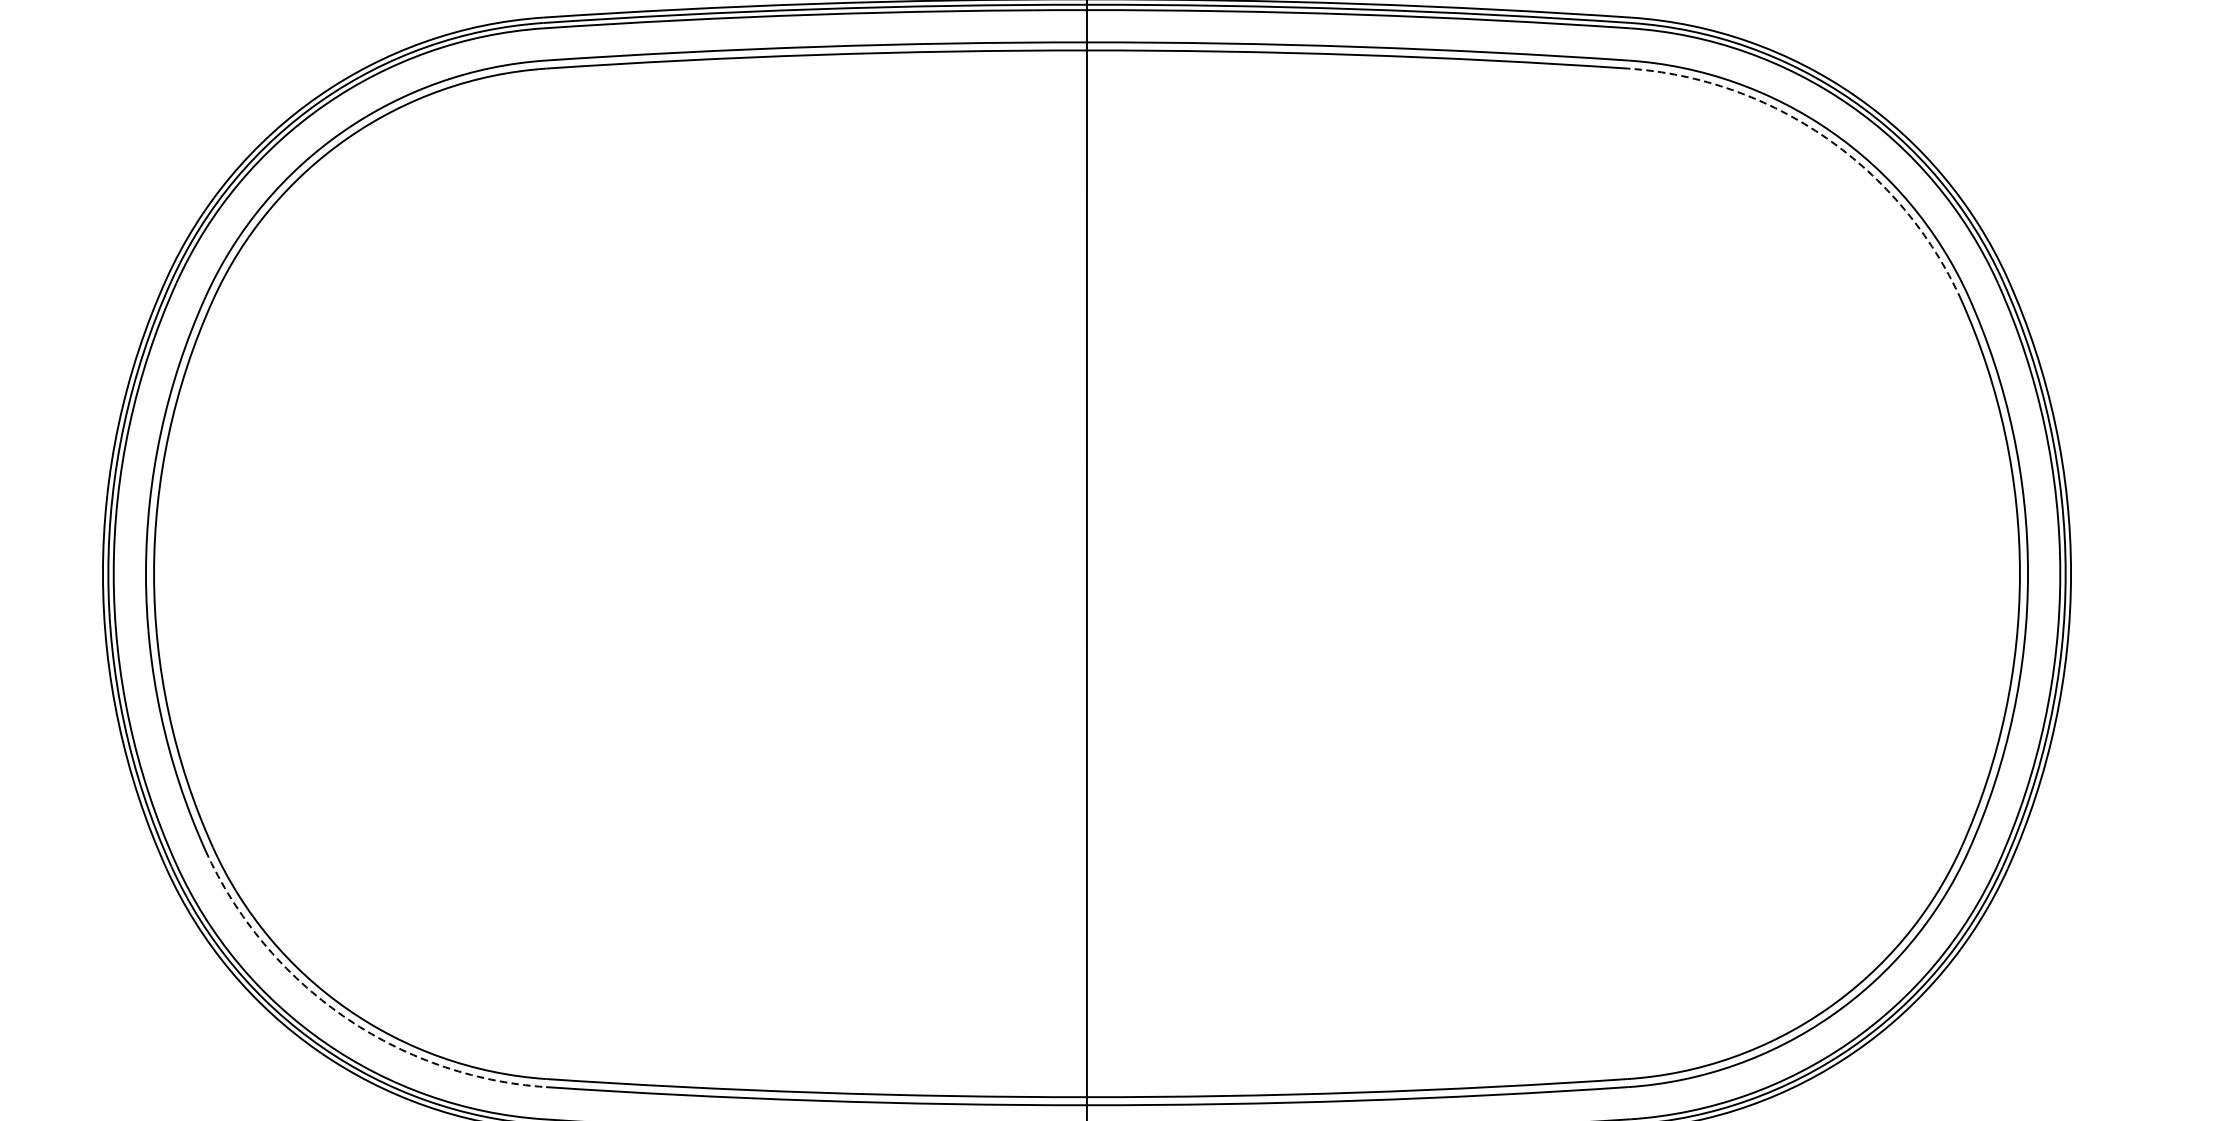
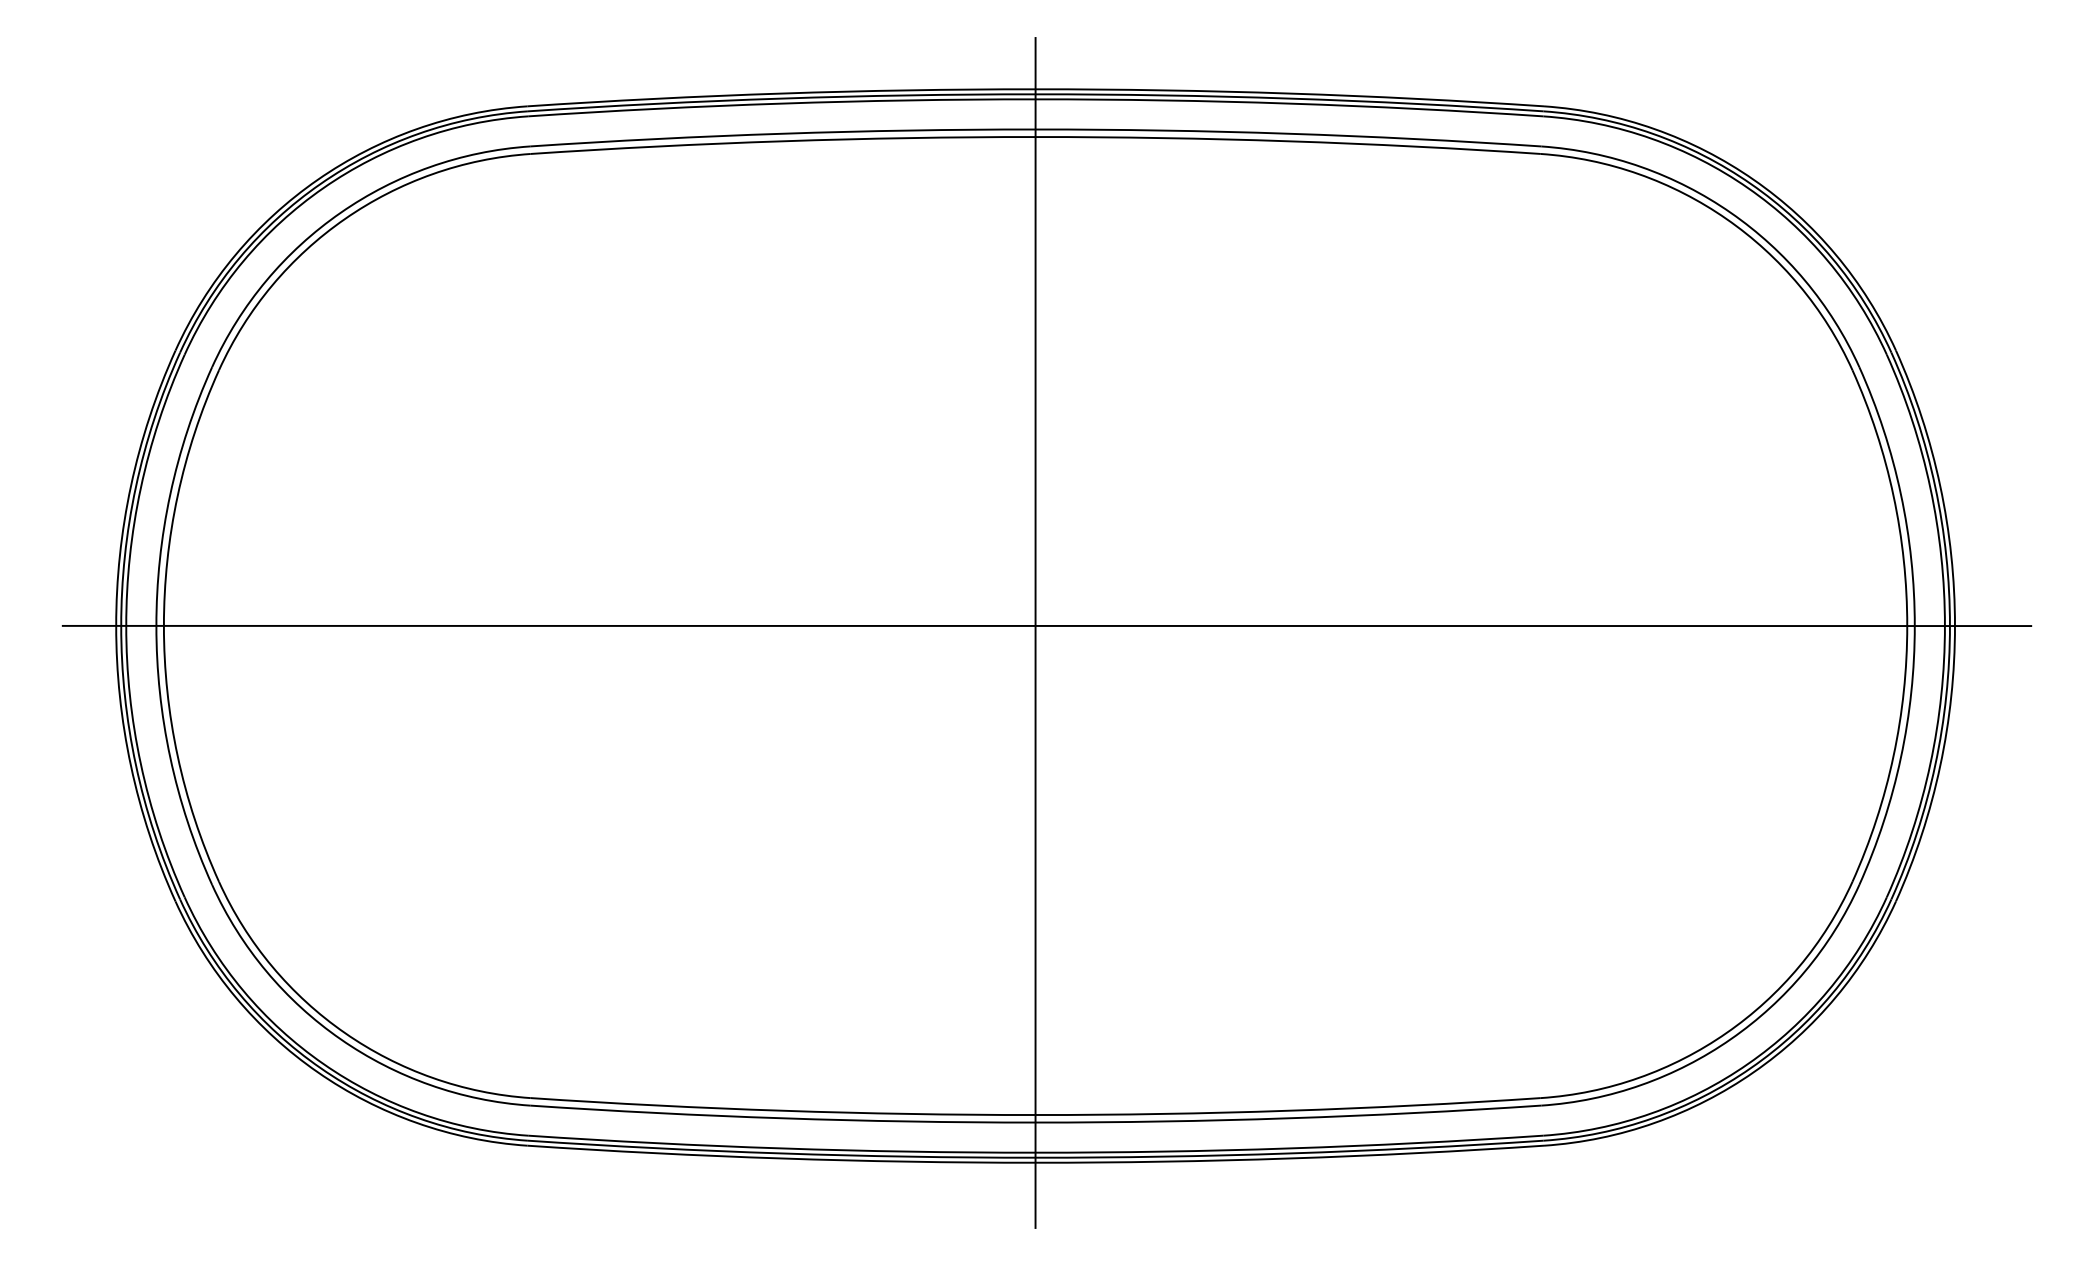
arc: (1826, 138) -> (1726, 219), dashed -> solid
line: (1098, 573) -> (1046, 625), added
arc: (343, 1016) -> (340, 1039), dashed -> solid

